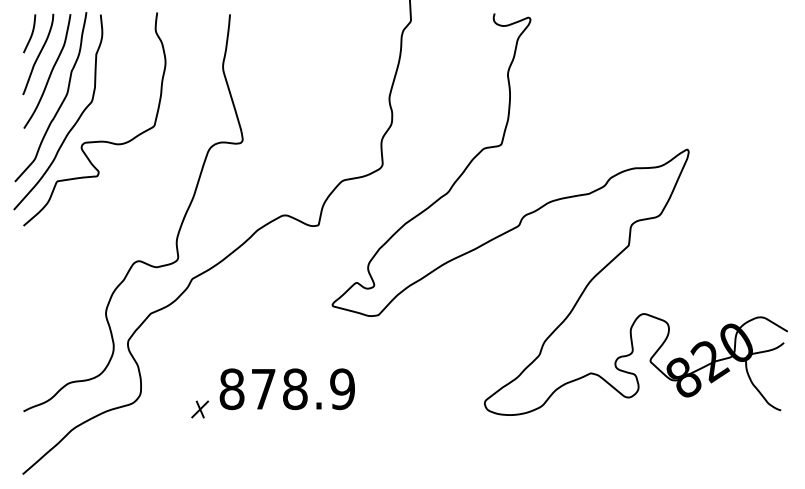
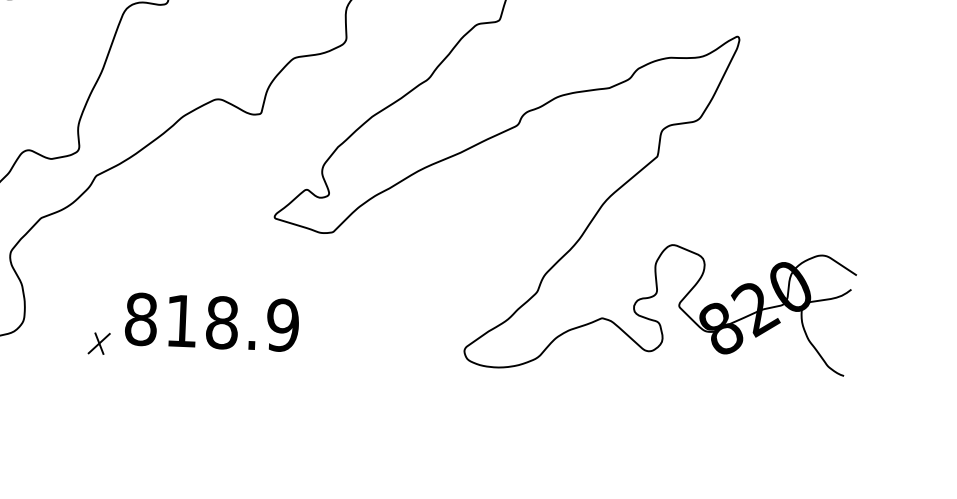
text: (263, 389) -> (181, 321), 878.9 -> 818.9

